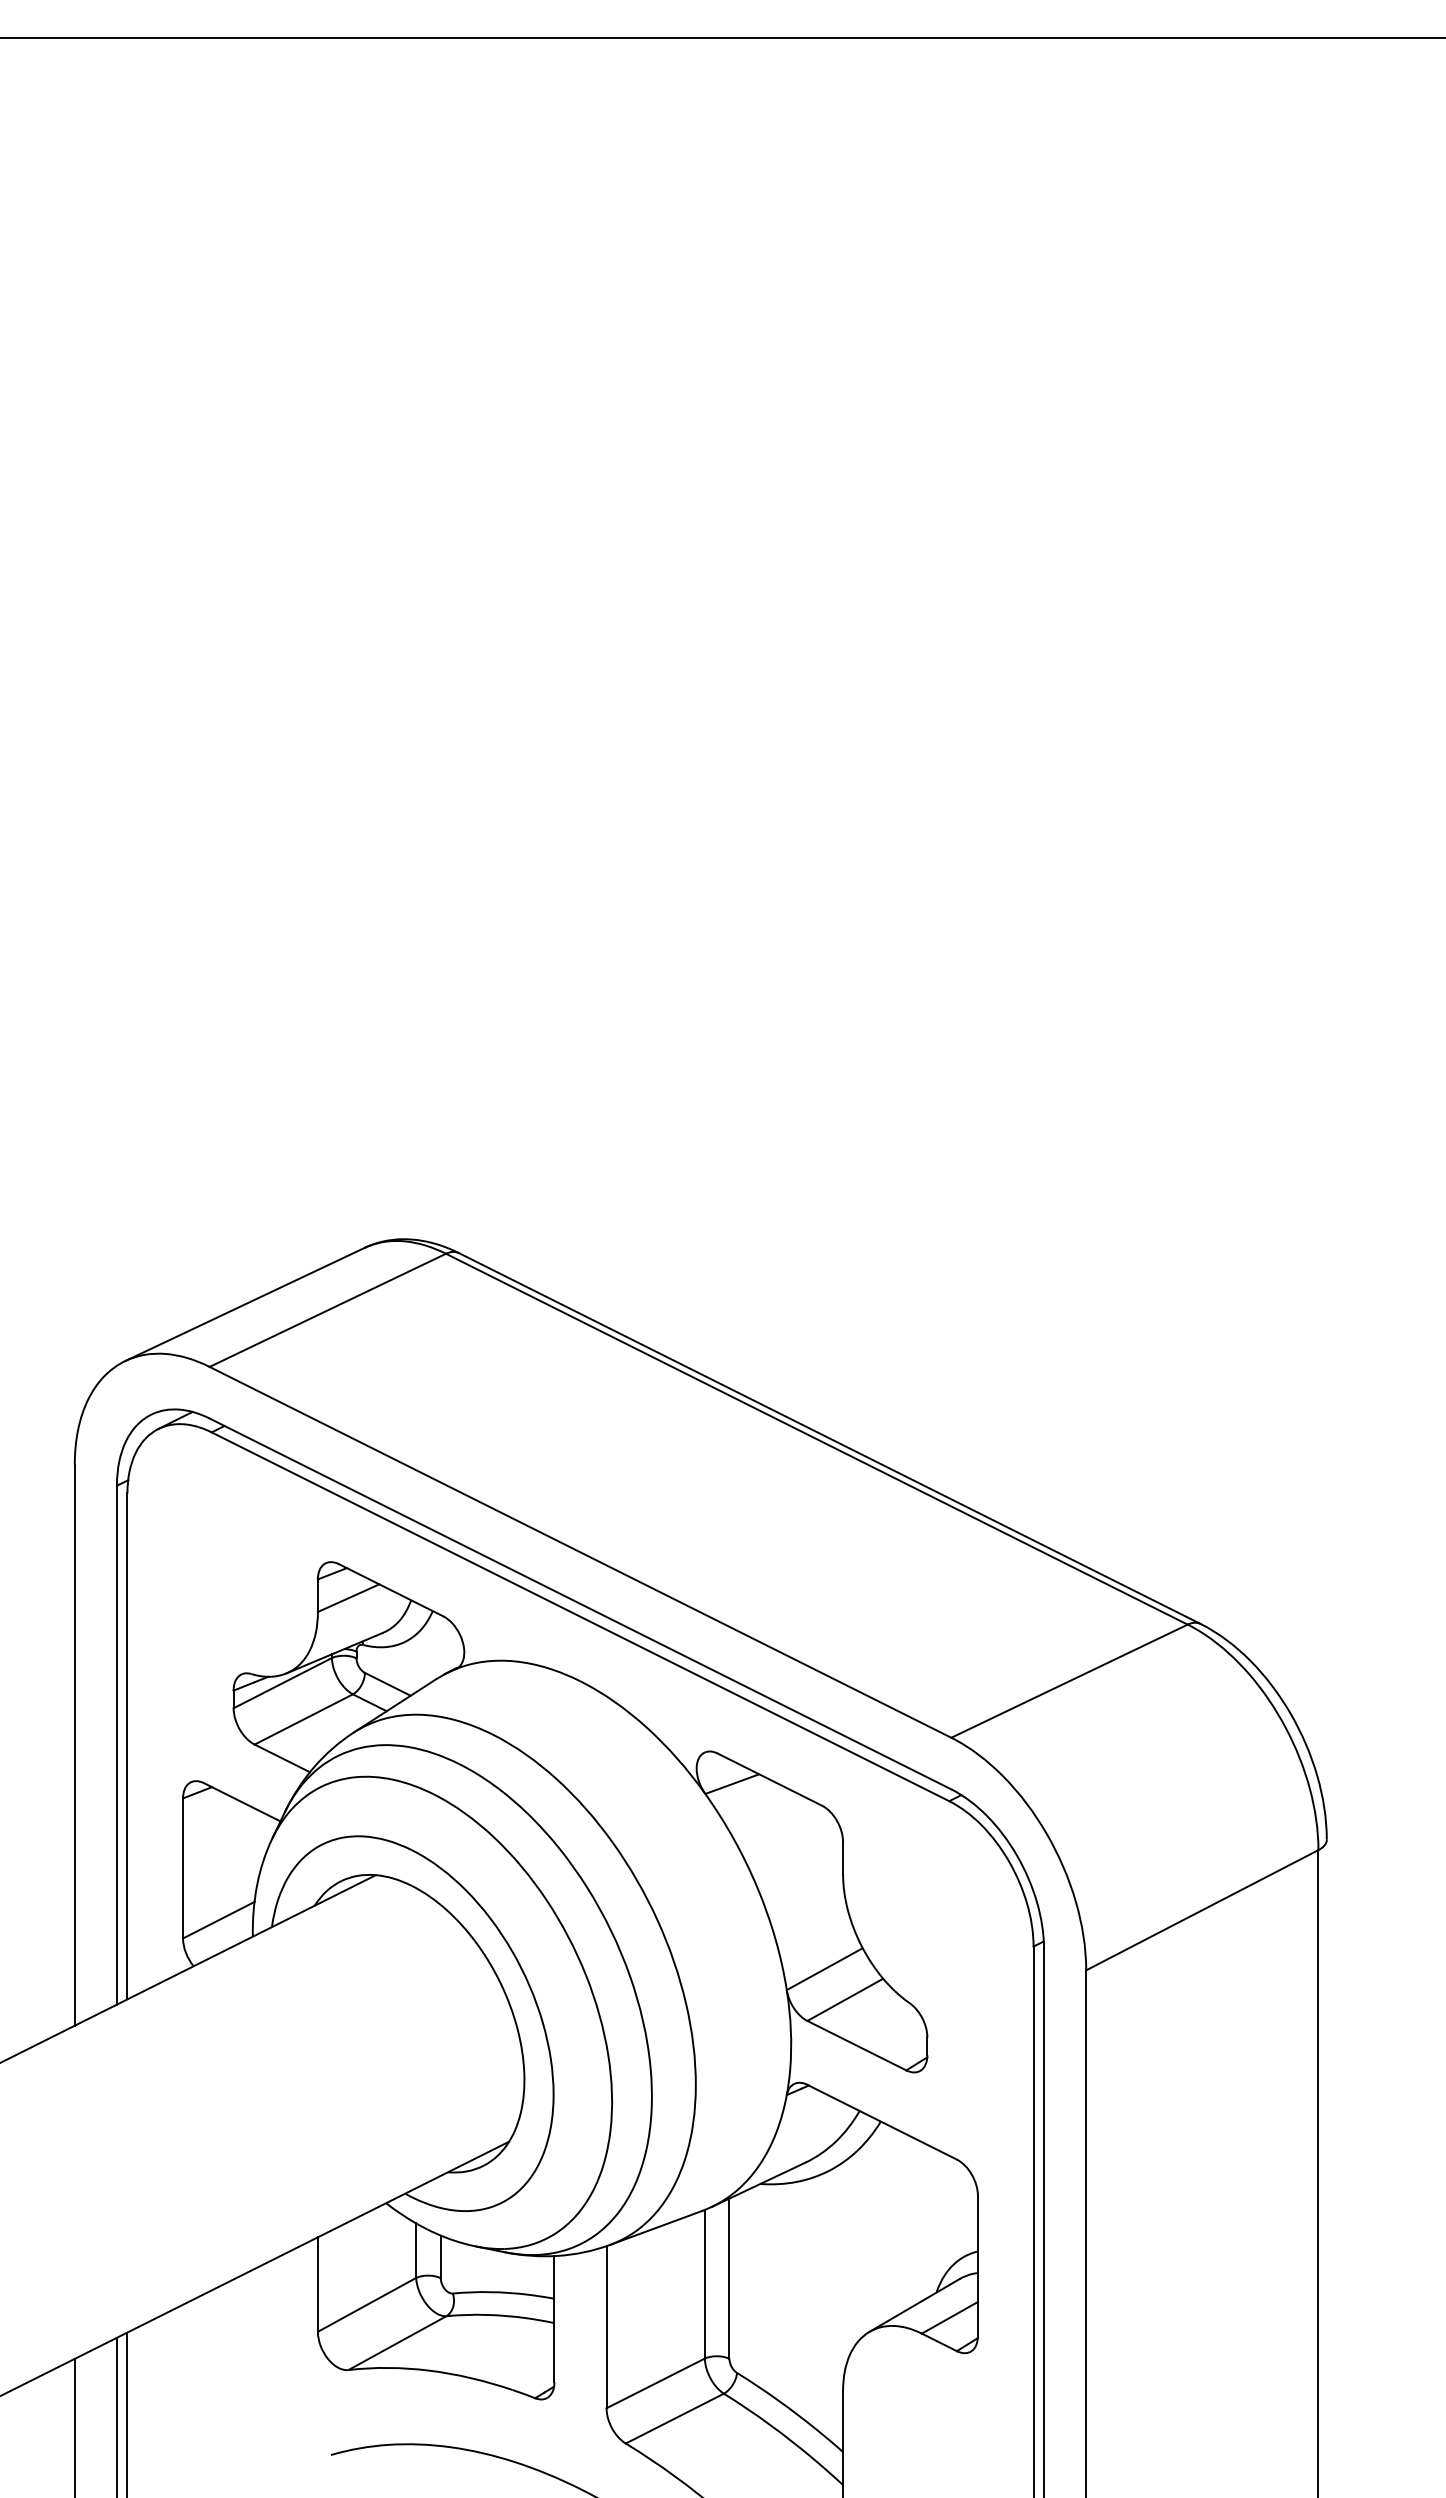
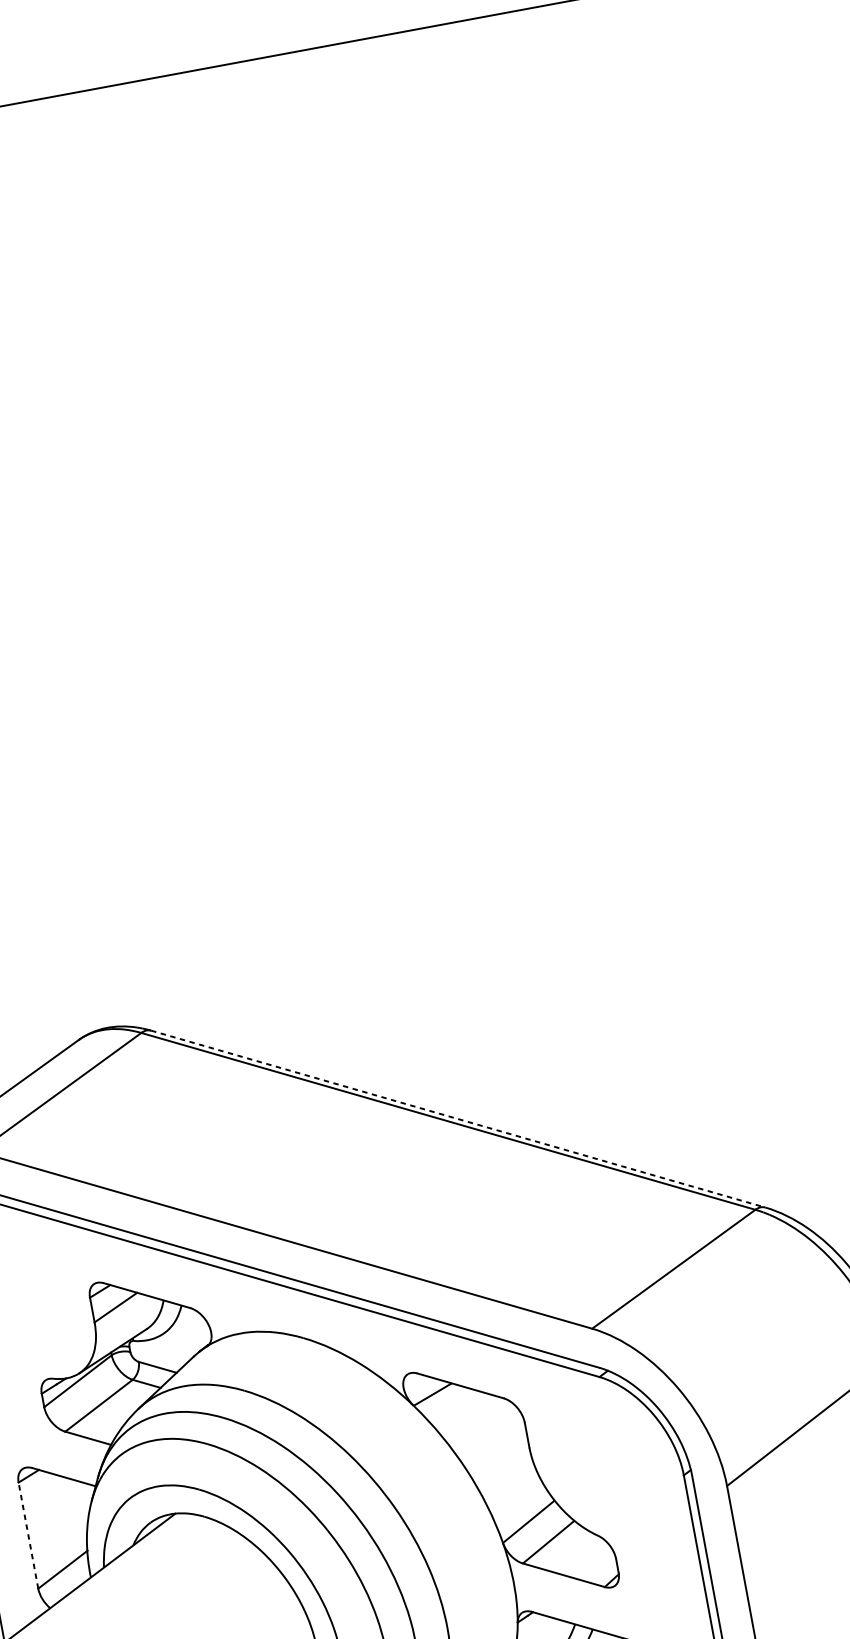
line: (829, 1438) -> (457, 1119), solid -> dashed
line: (183, 1867) -> (28, 1534), solid -> dashed

